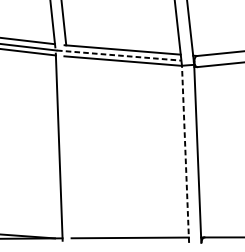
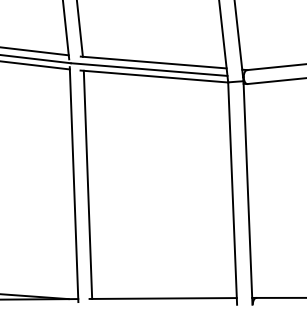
line: (119, 55) -> (149, 69), dashed -> solid
line: (69, 147) -> (87, 184), added
line: (185, 154) -> (232, 193), dashed -> solid

